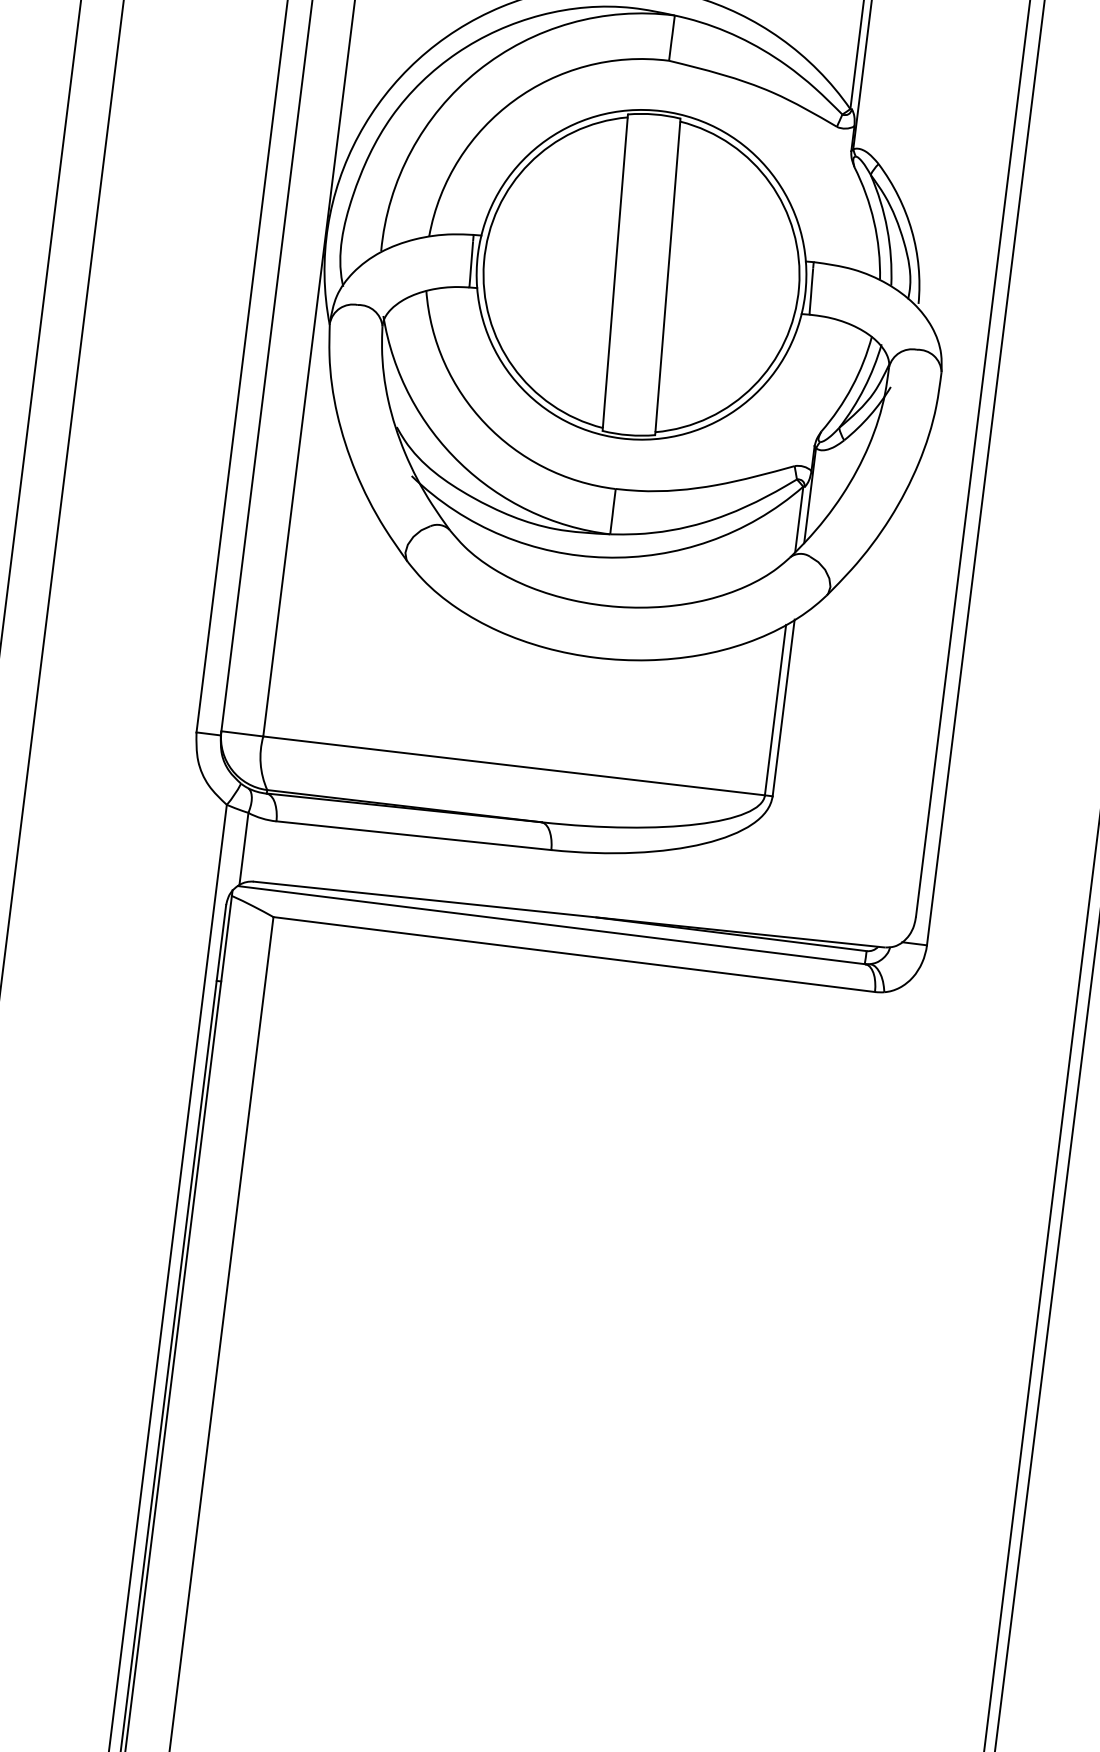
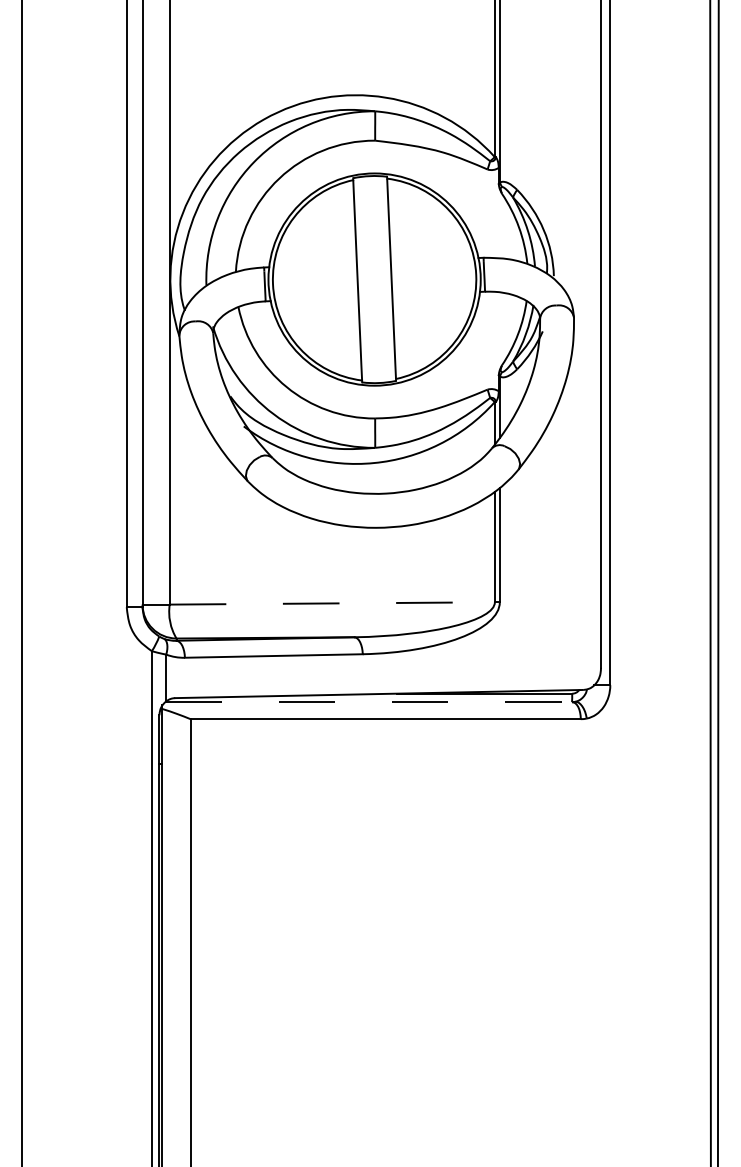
line: (514, 766) -> (332, 603), solid -> dashed
line: (552, 925) -> (369, 702), solid -> dashed

